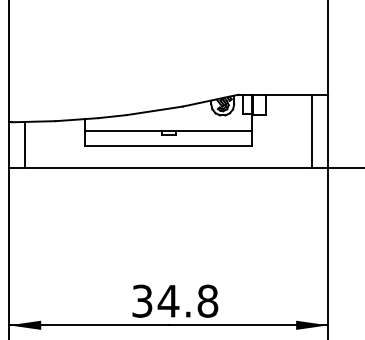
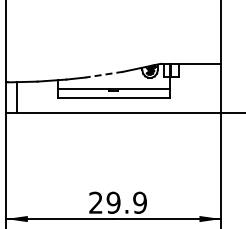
line: (153, 110) -> (103, 74), solid -> dashed
line: (312, 131) -> (210, 88), removed
text: (174, 300) -> (117, 202), 34.8 -> 29.9

